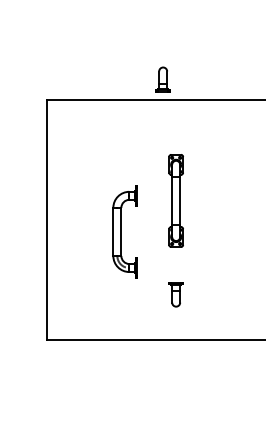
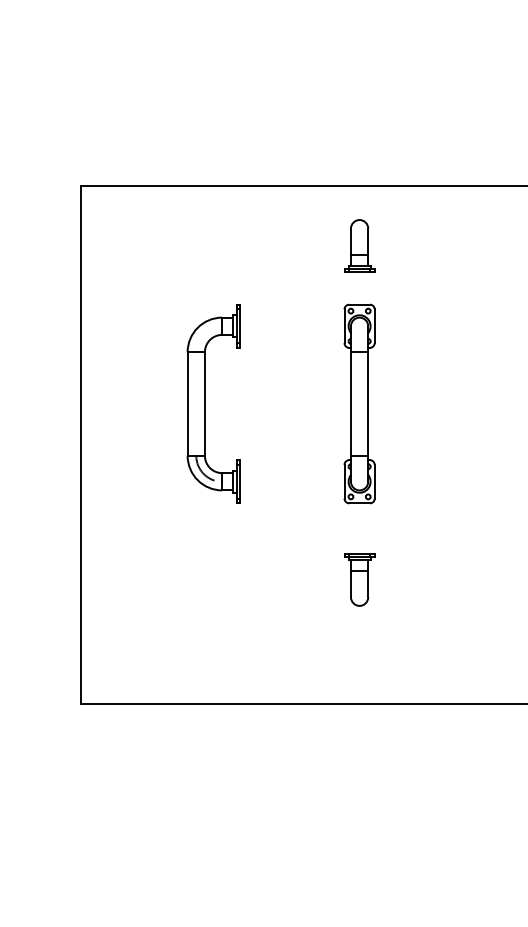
part: (162, 79) -> (358, 245), moved
part: (124, 231) -> (211, 403), moved
part: (175, 294) -> (358, 579), moved

